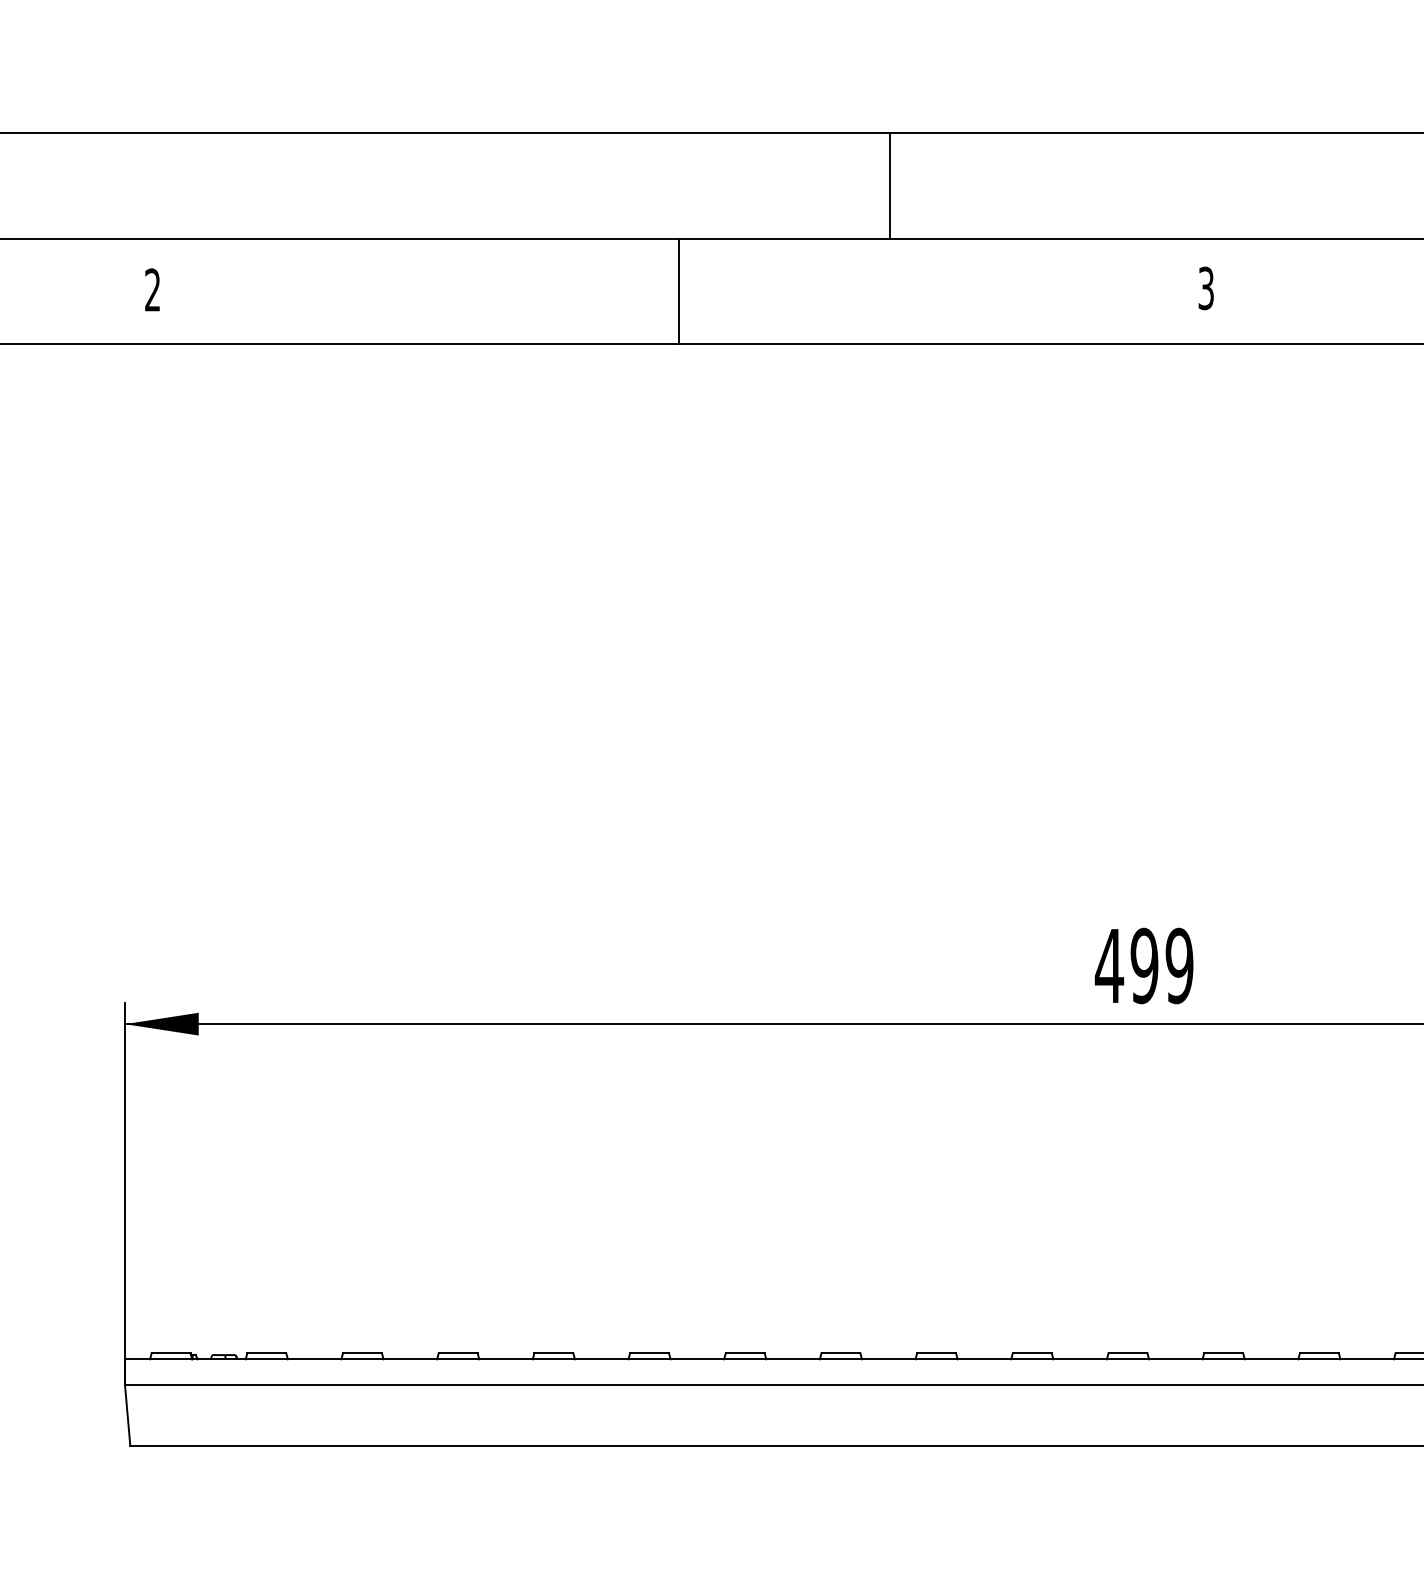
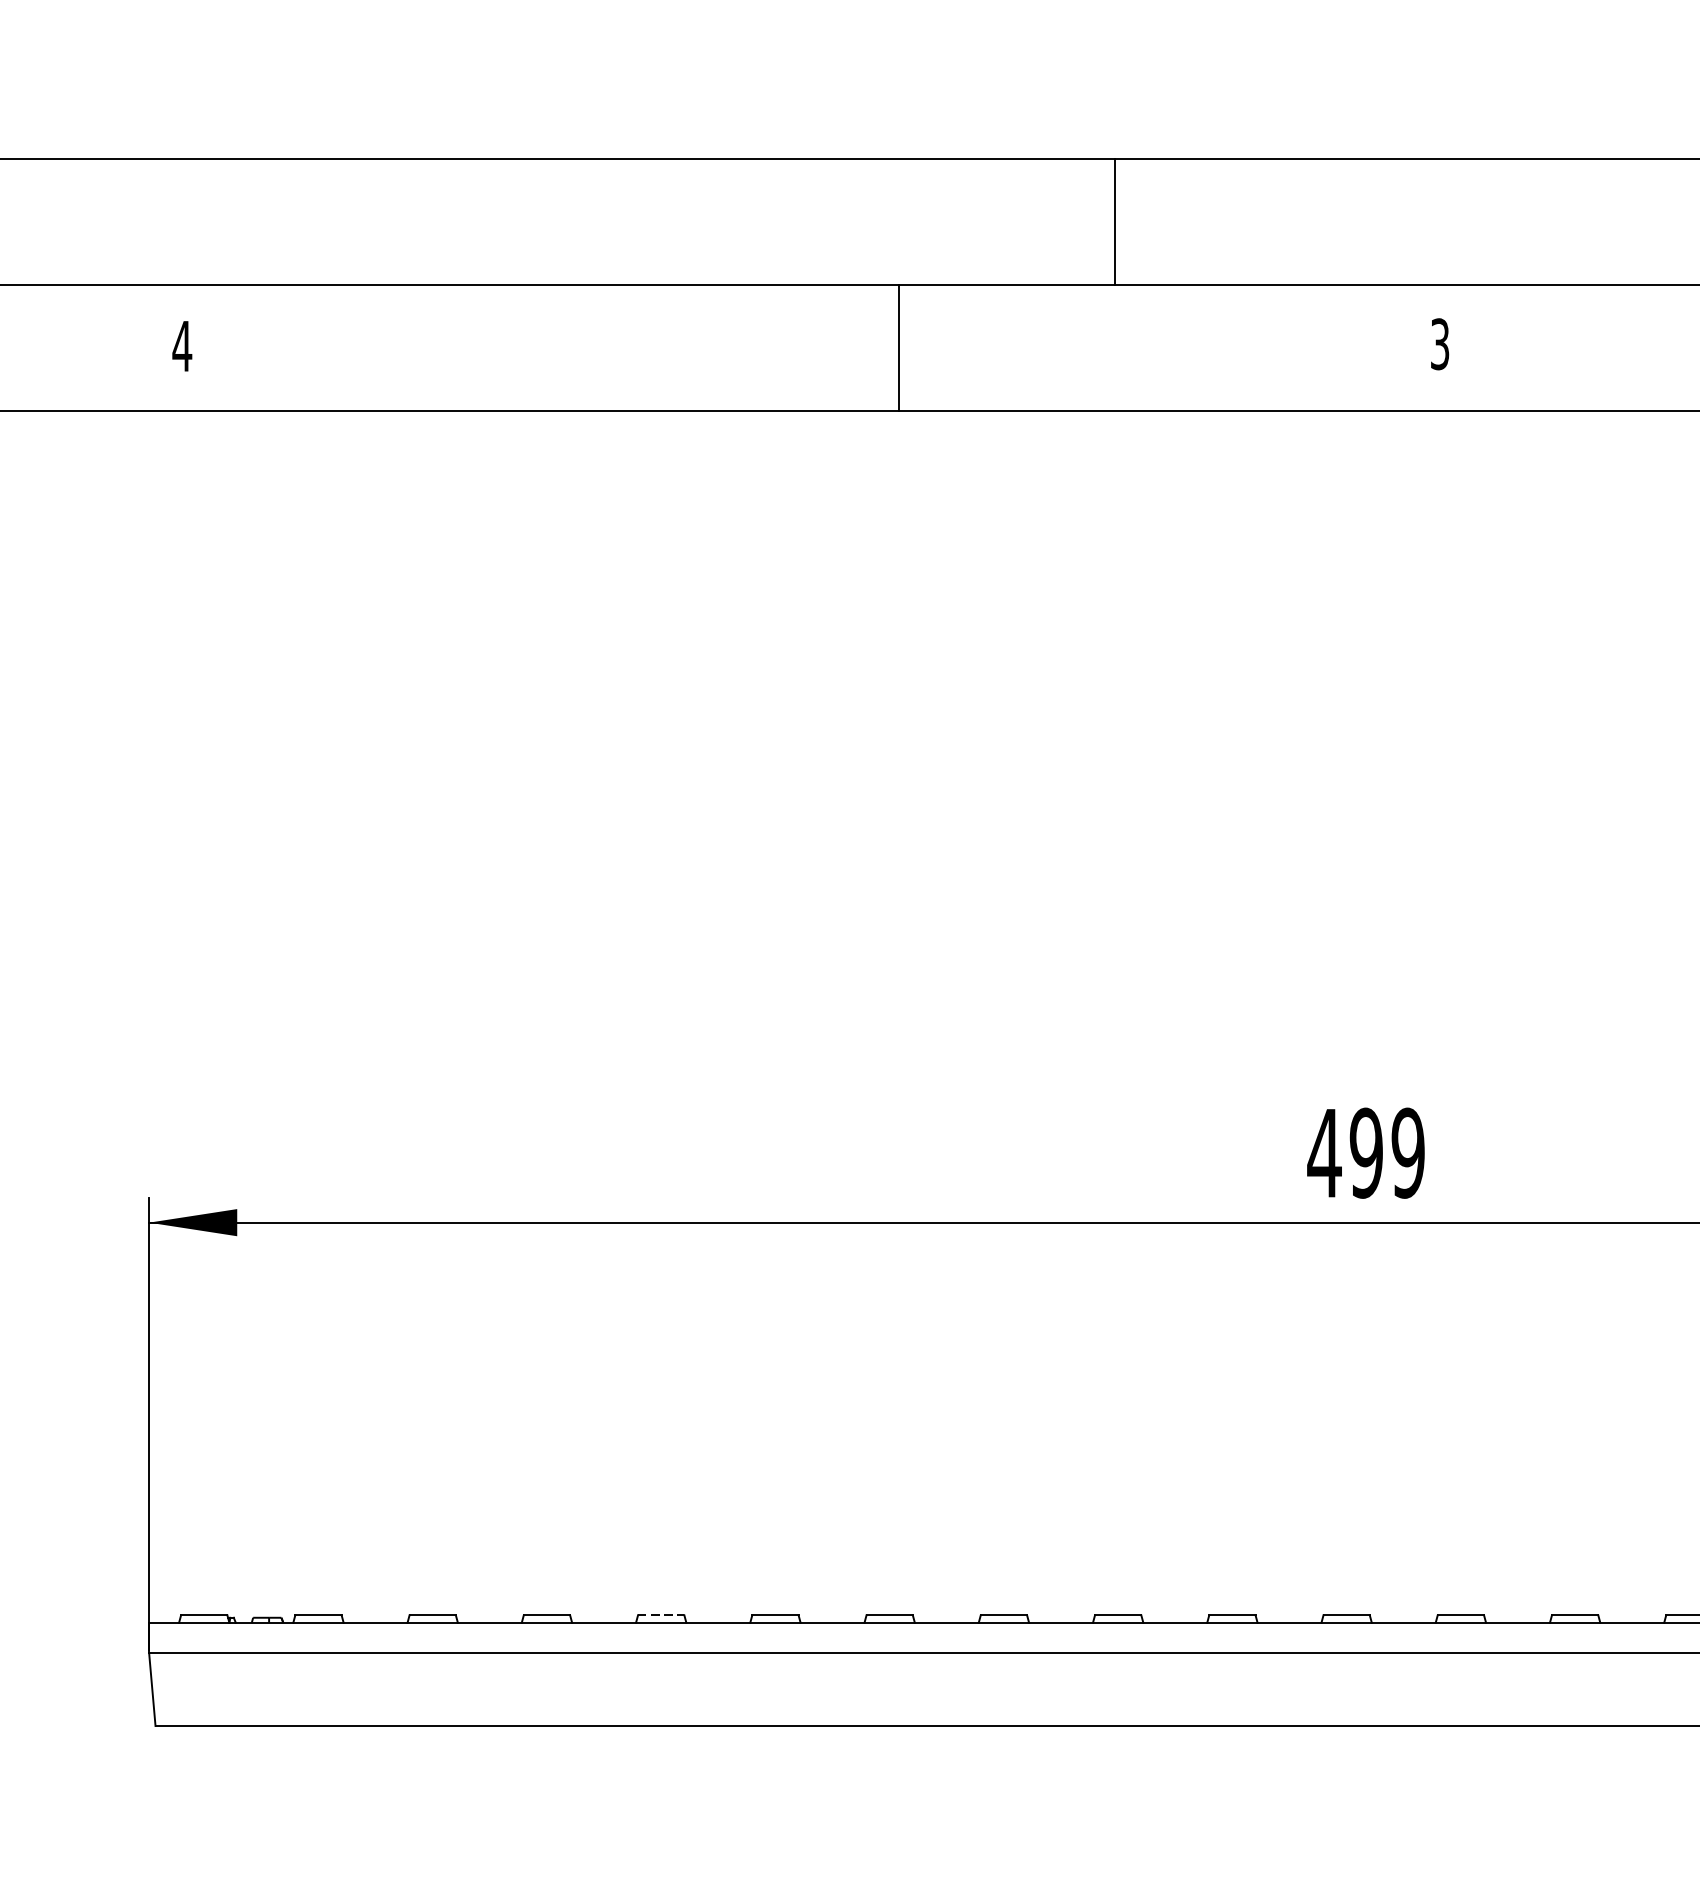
line: (889, 185) -> (1114, 221), moved
text: (152, 289) -> (182, 345), 2 -> 4
line: (679, 291) -> (899, 347), moved
line: (554, 1352) -> (661, 1614), solid -> dashed

